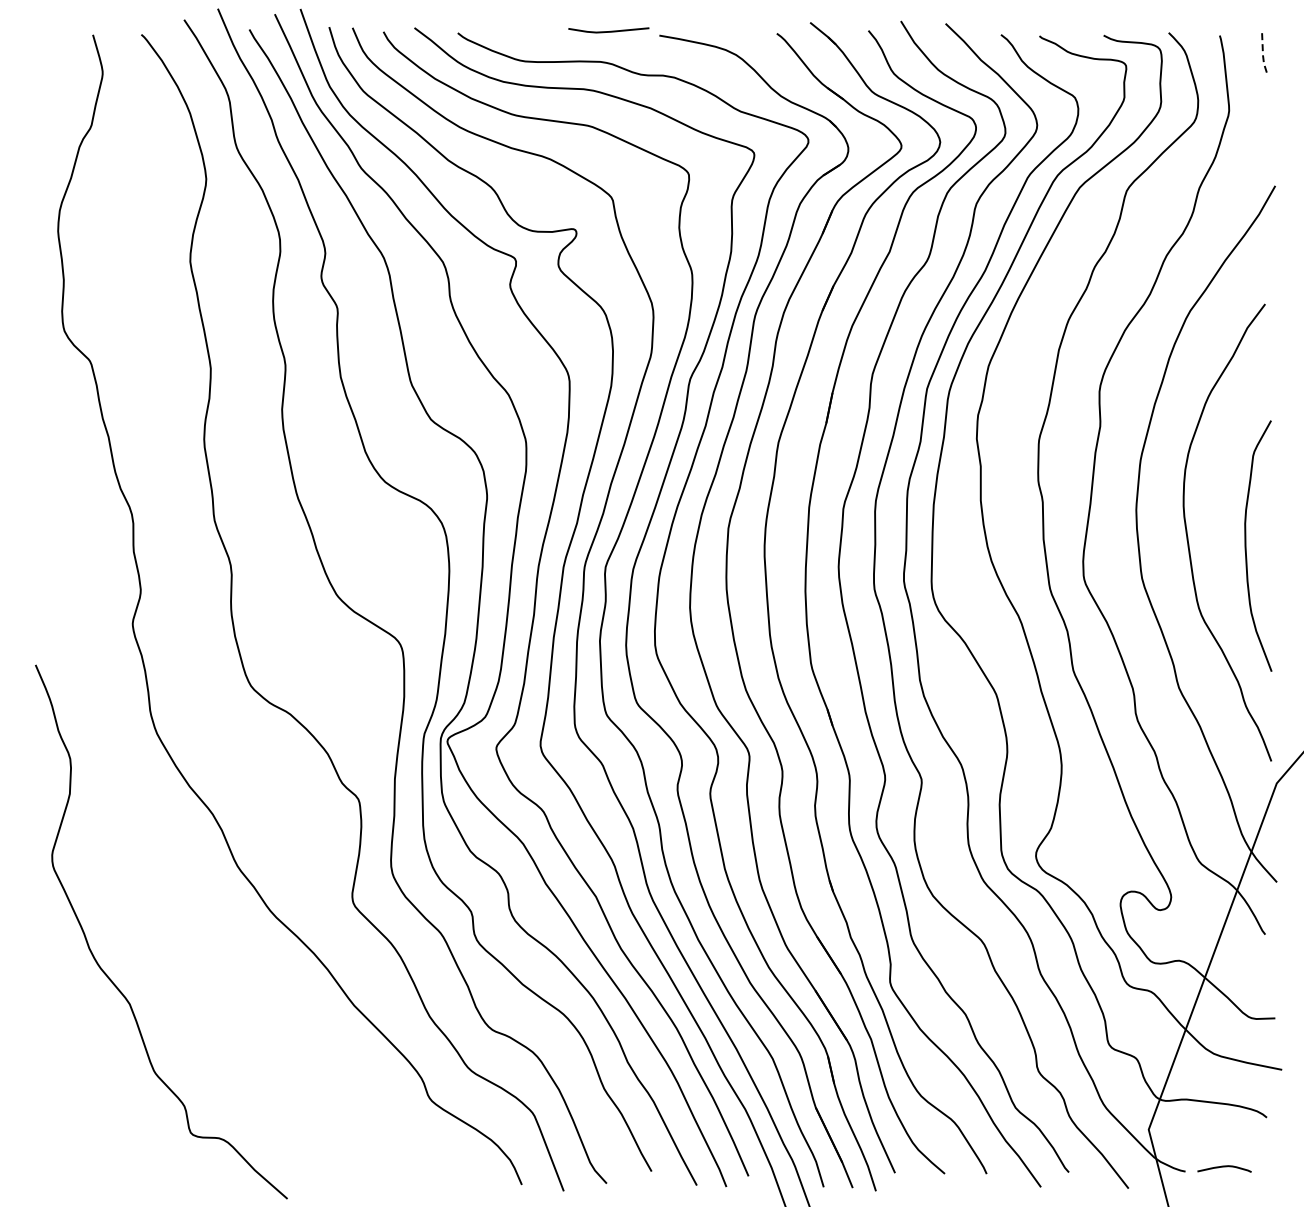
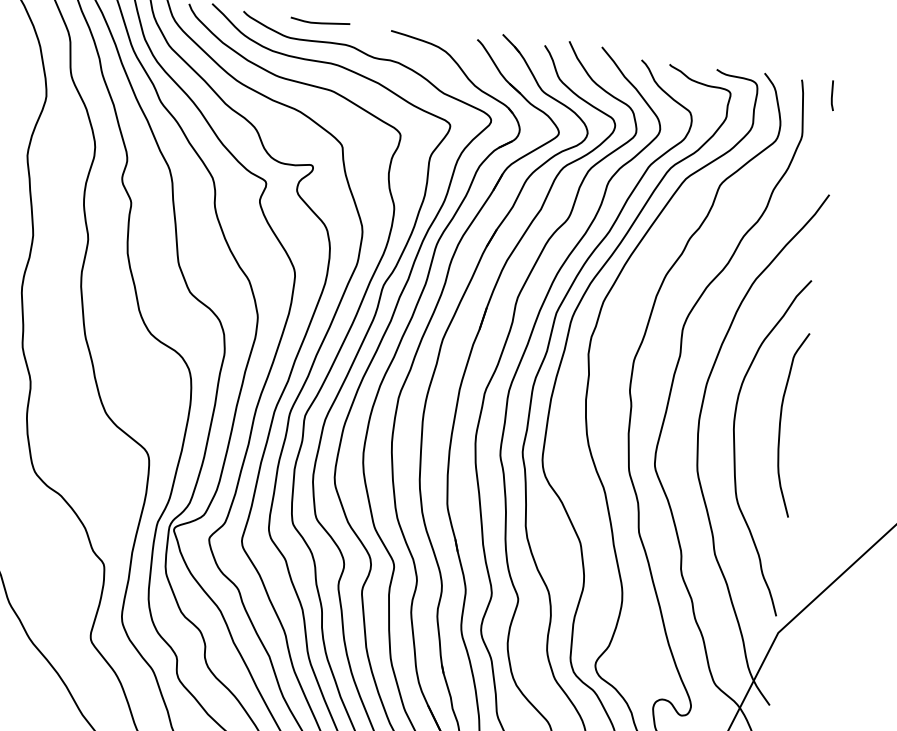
line: (608, 31) -> (319, 22), moved
line: (1262, 53) -> (831, 96), dashed -> solid
curve: (1246, 545) -> (780, 422), moved

